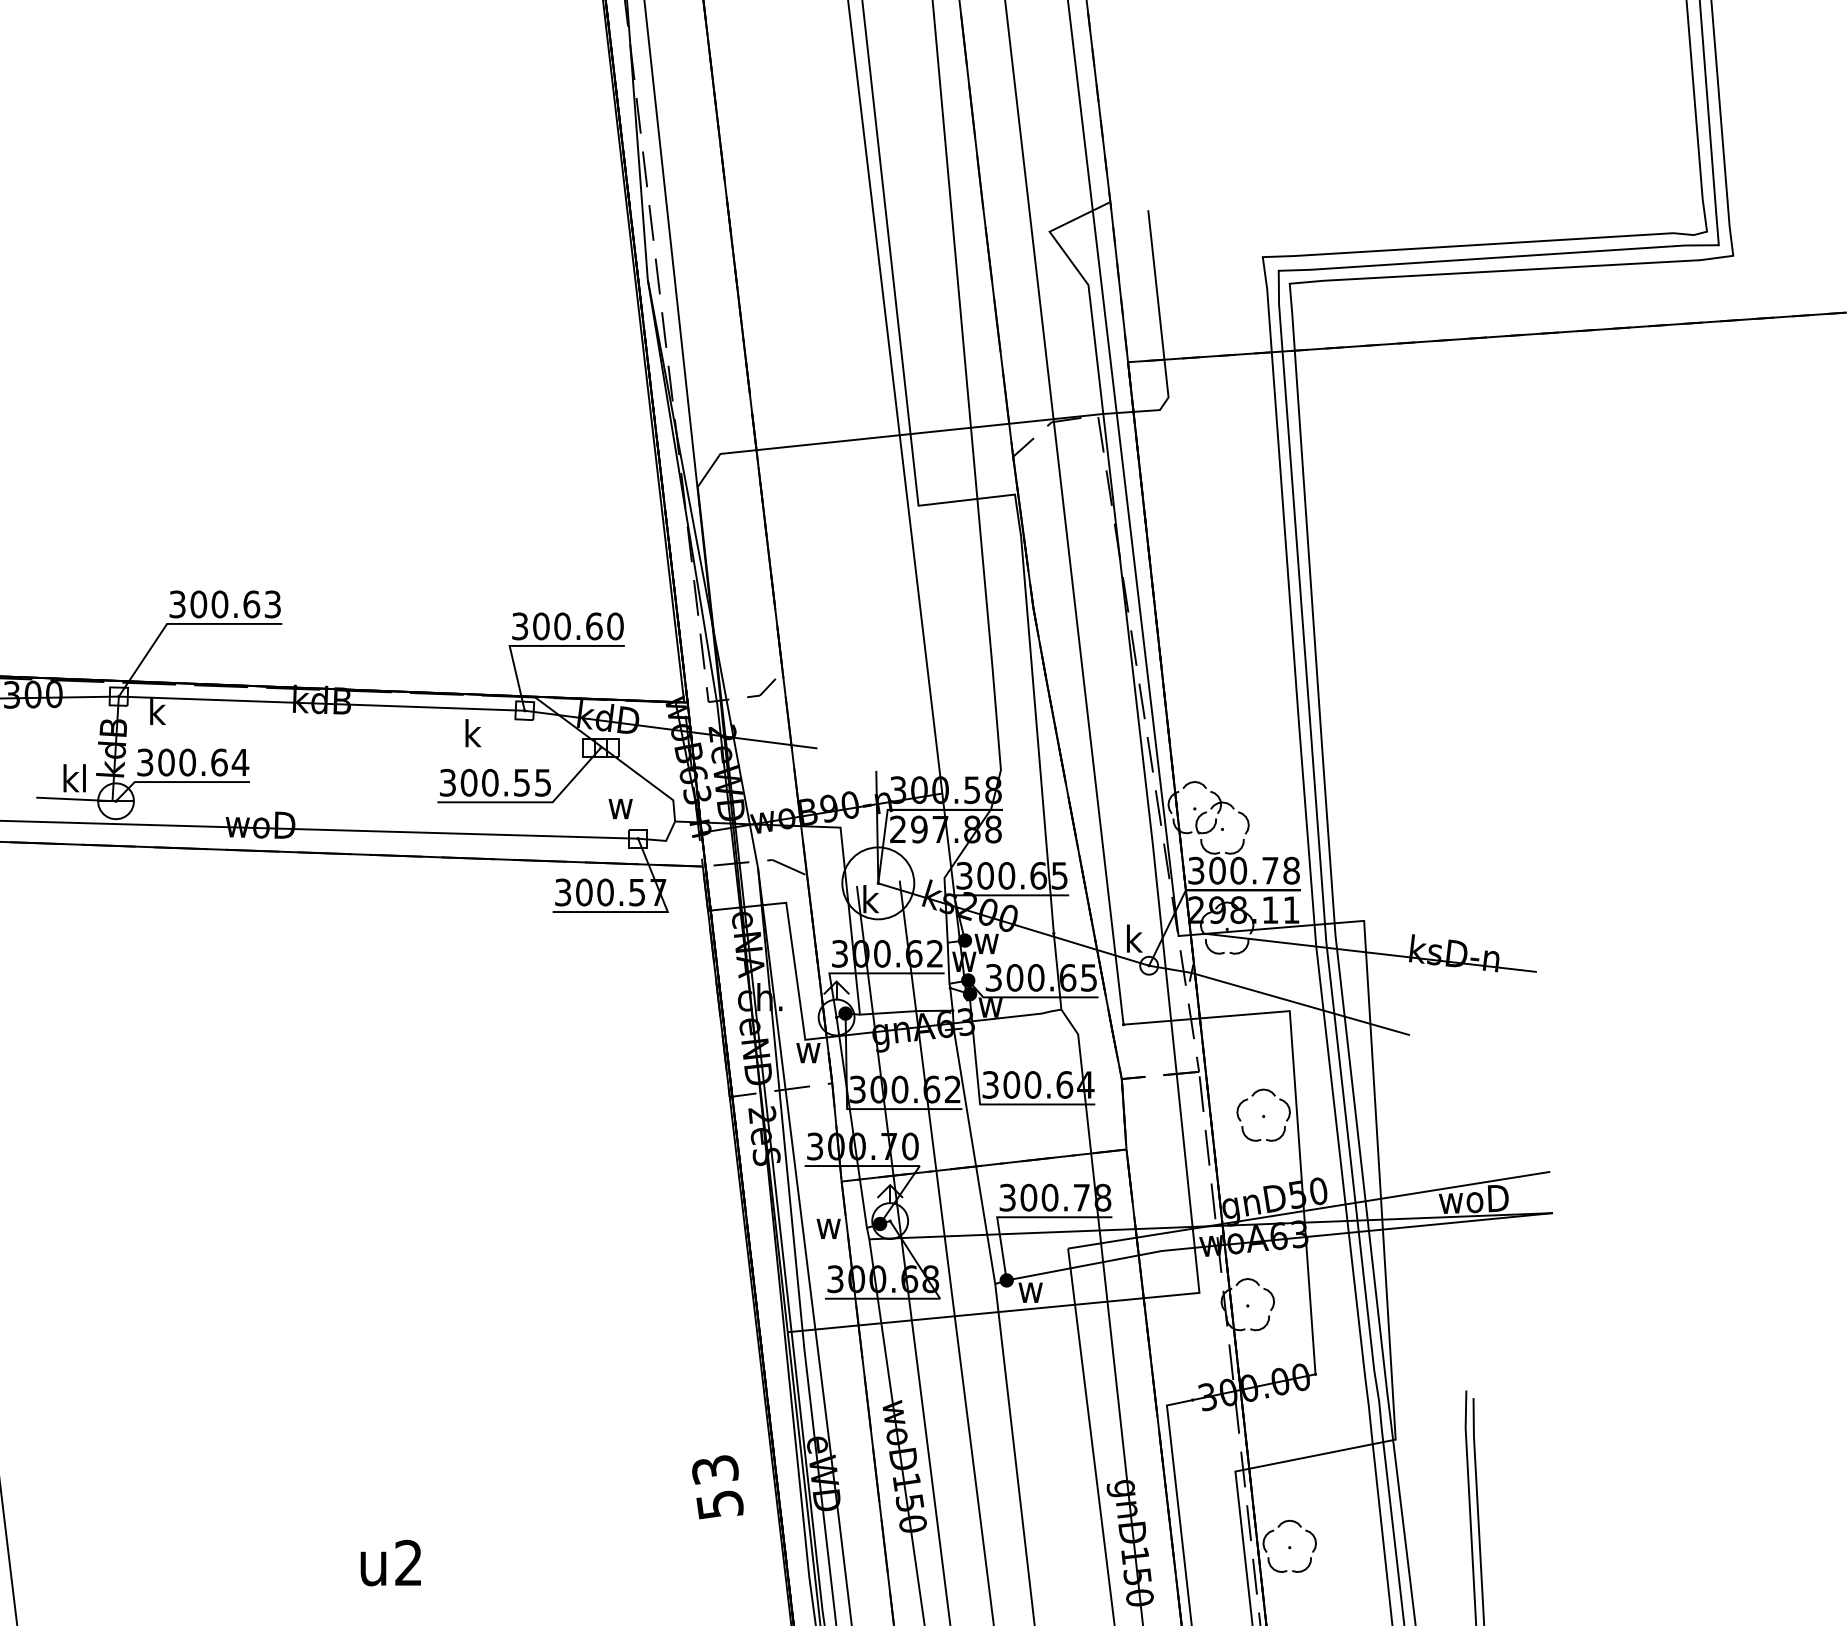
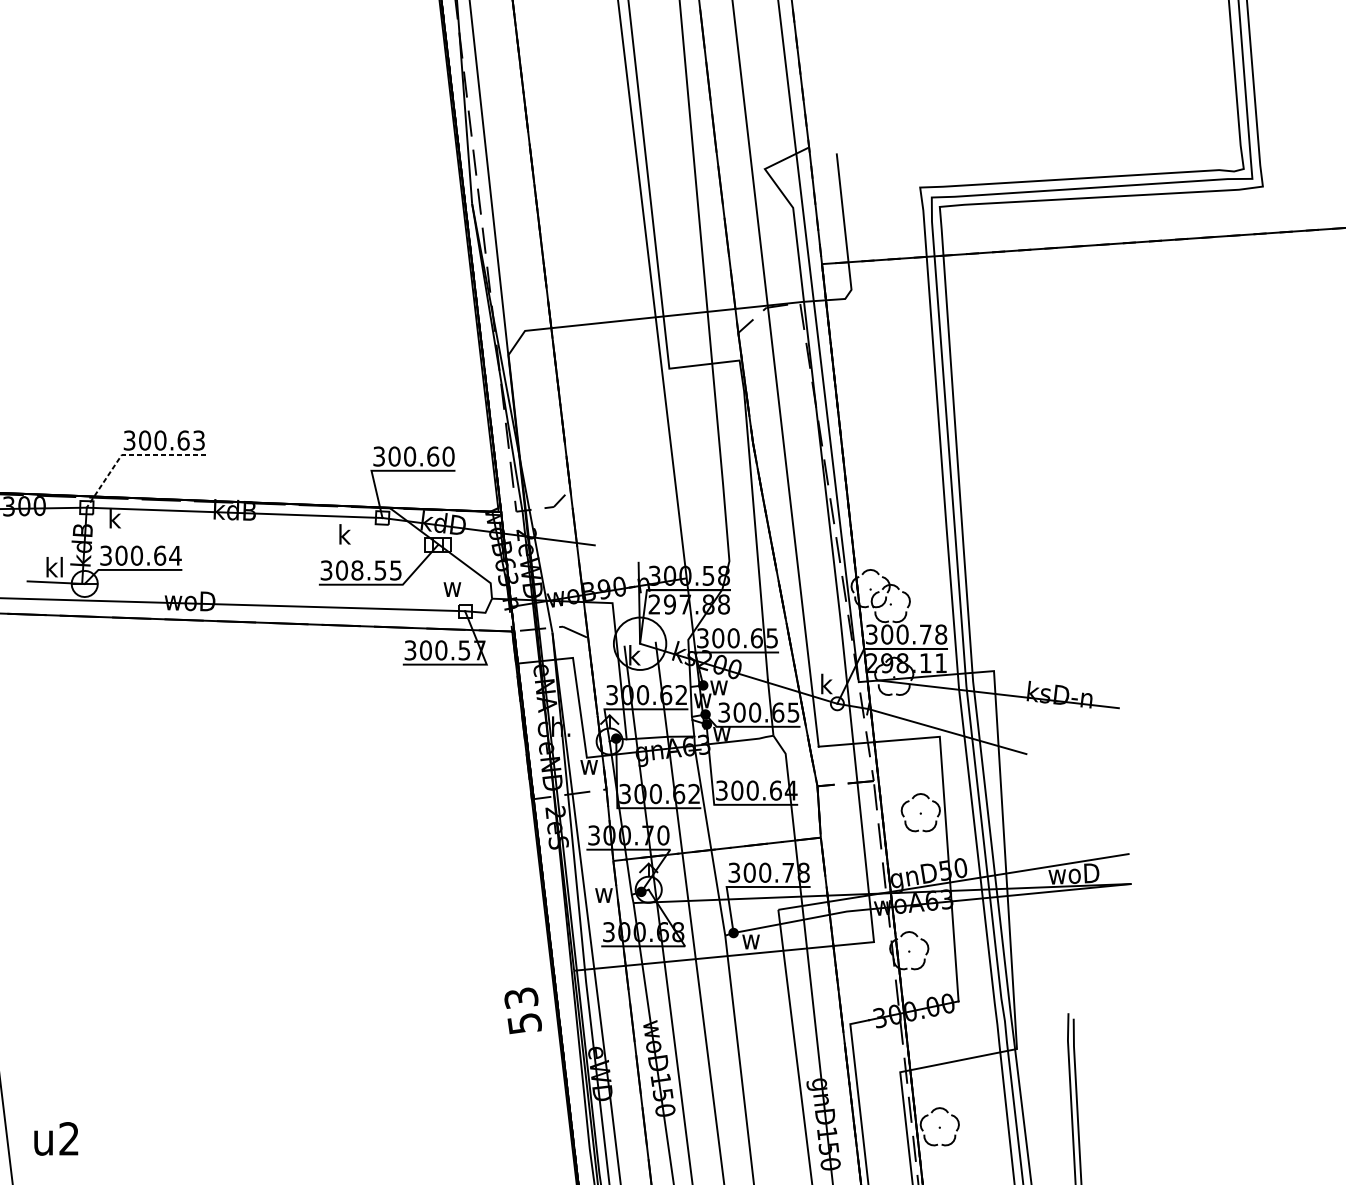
line: (180, 623) -> (131, 454), solid -> dashed
text: (490, 782) -> (357, 570), 300.55 -> 308.55
text: (717, 1487) -> (522, 1011), moved
text: (390, 1562) -> (55, 1138), moved

